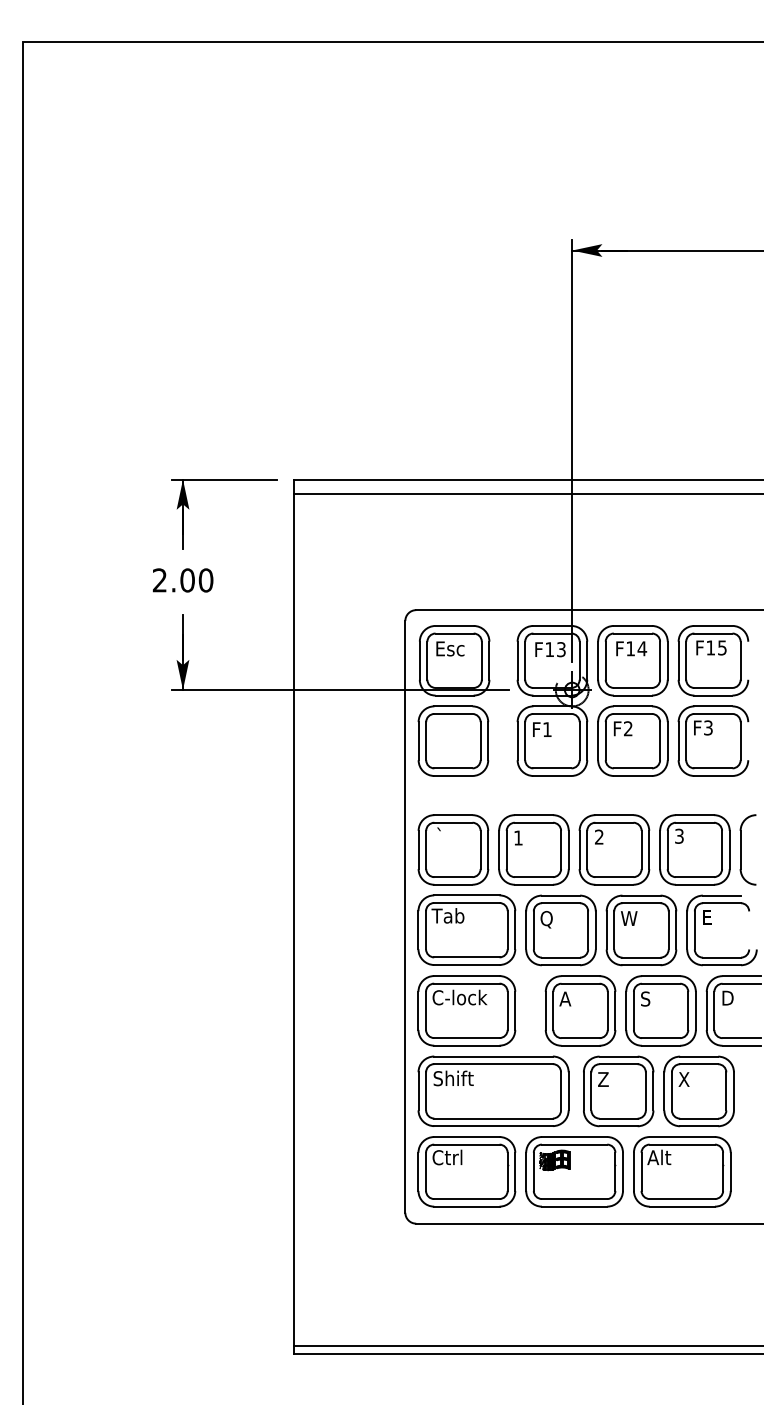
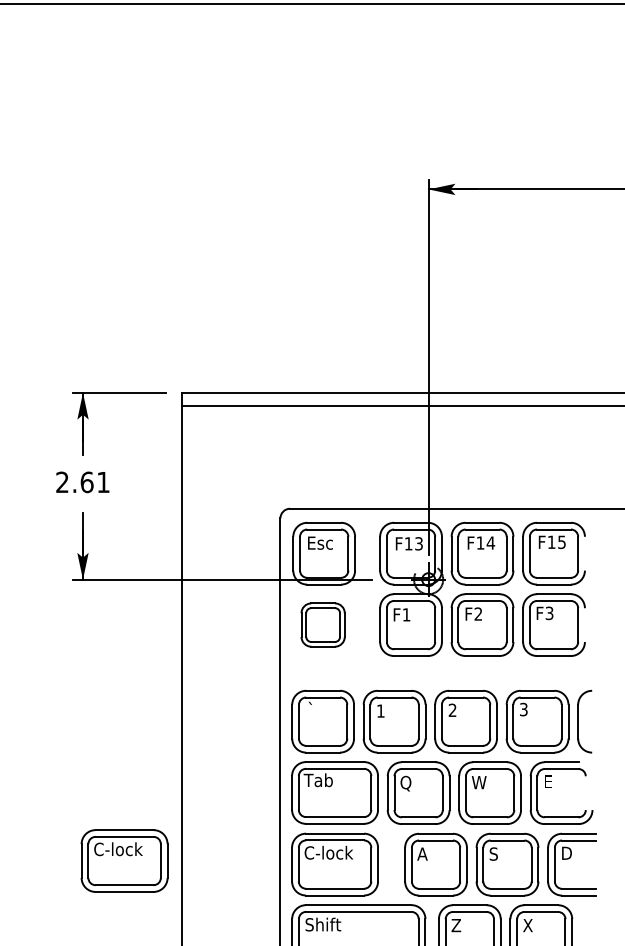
text: (196, 580) -> (94, 482), 2.00 -> 2.61
part: (453, 740) -> (323, 624), size x0.7
part: (229, 1006) -> (124, 860), added

